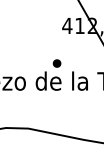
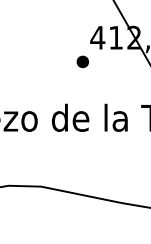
part: (56, 63) -> (82, 61), moved

